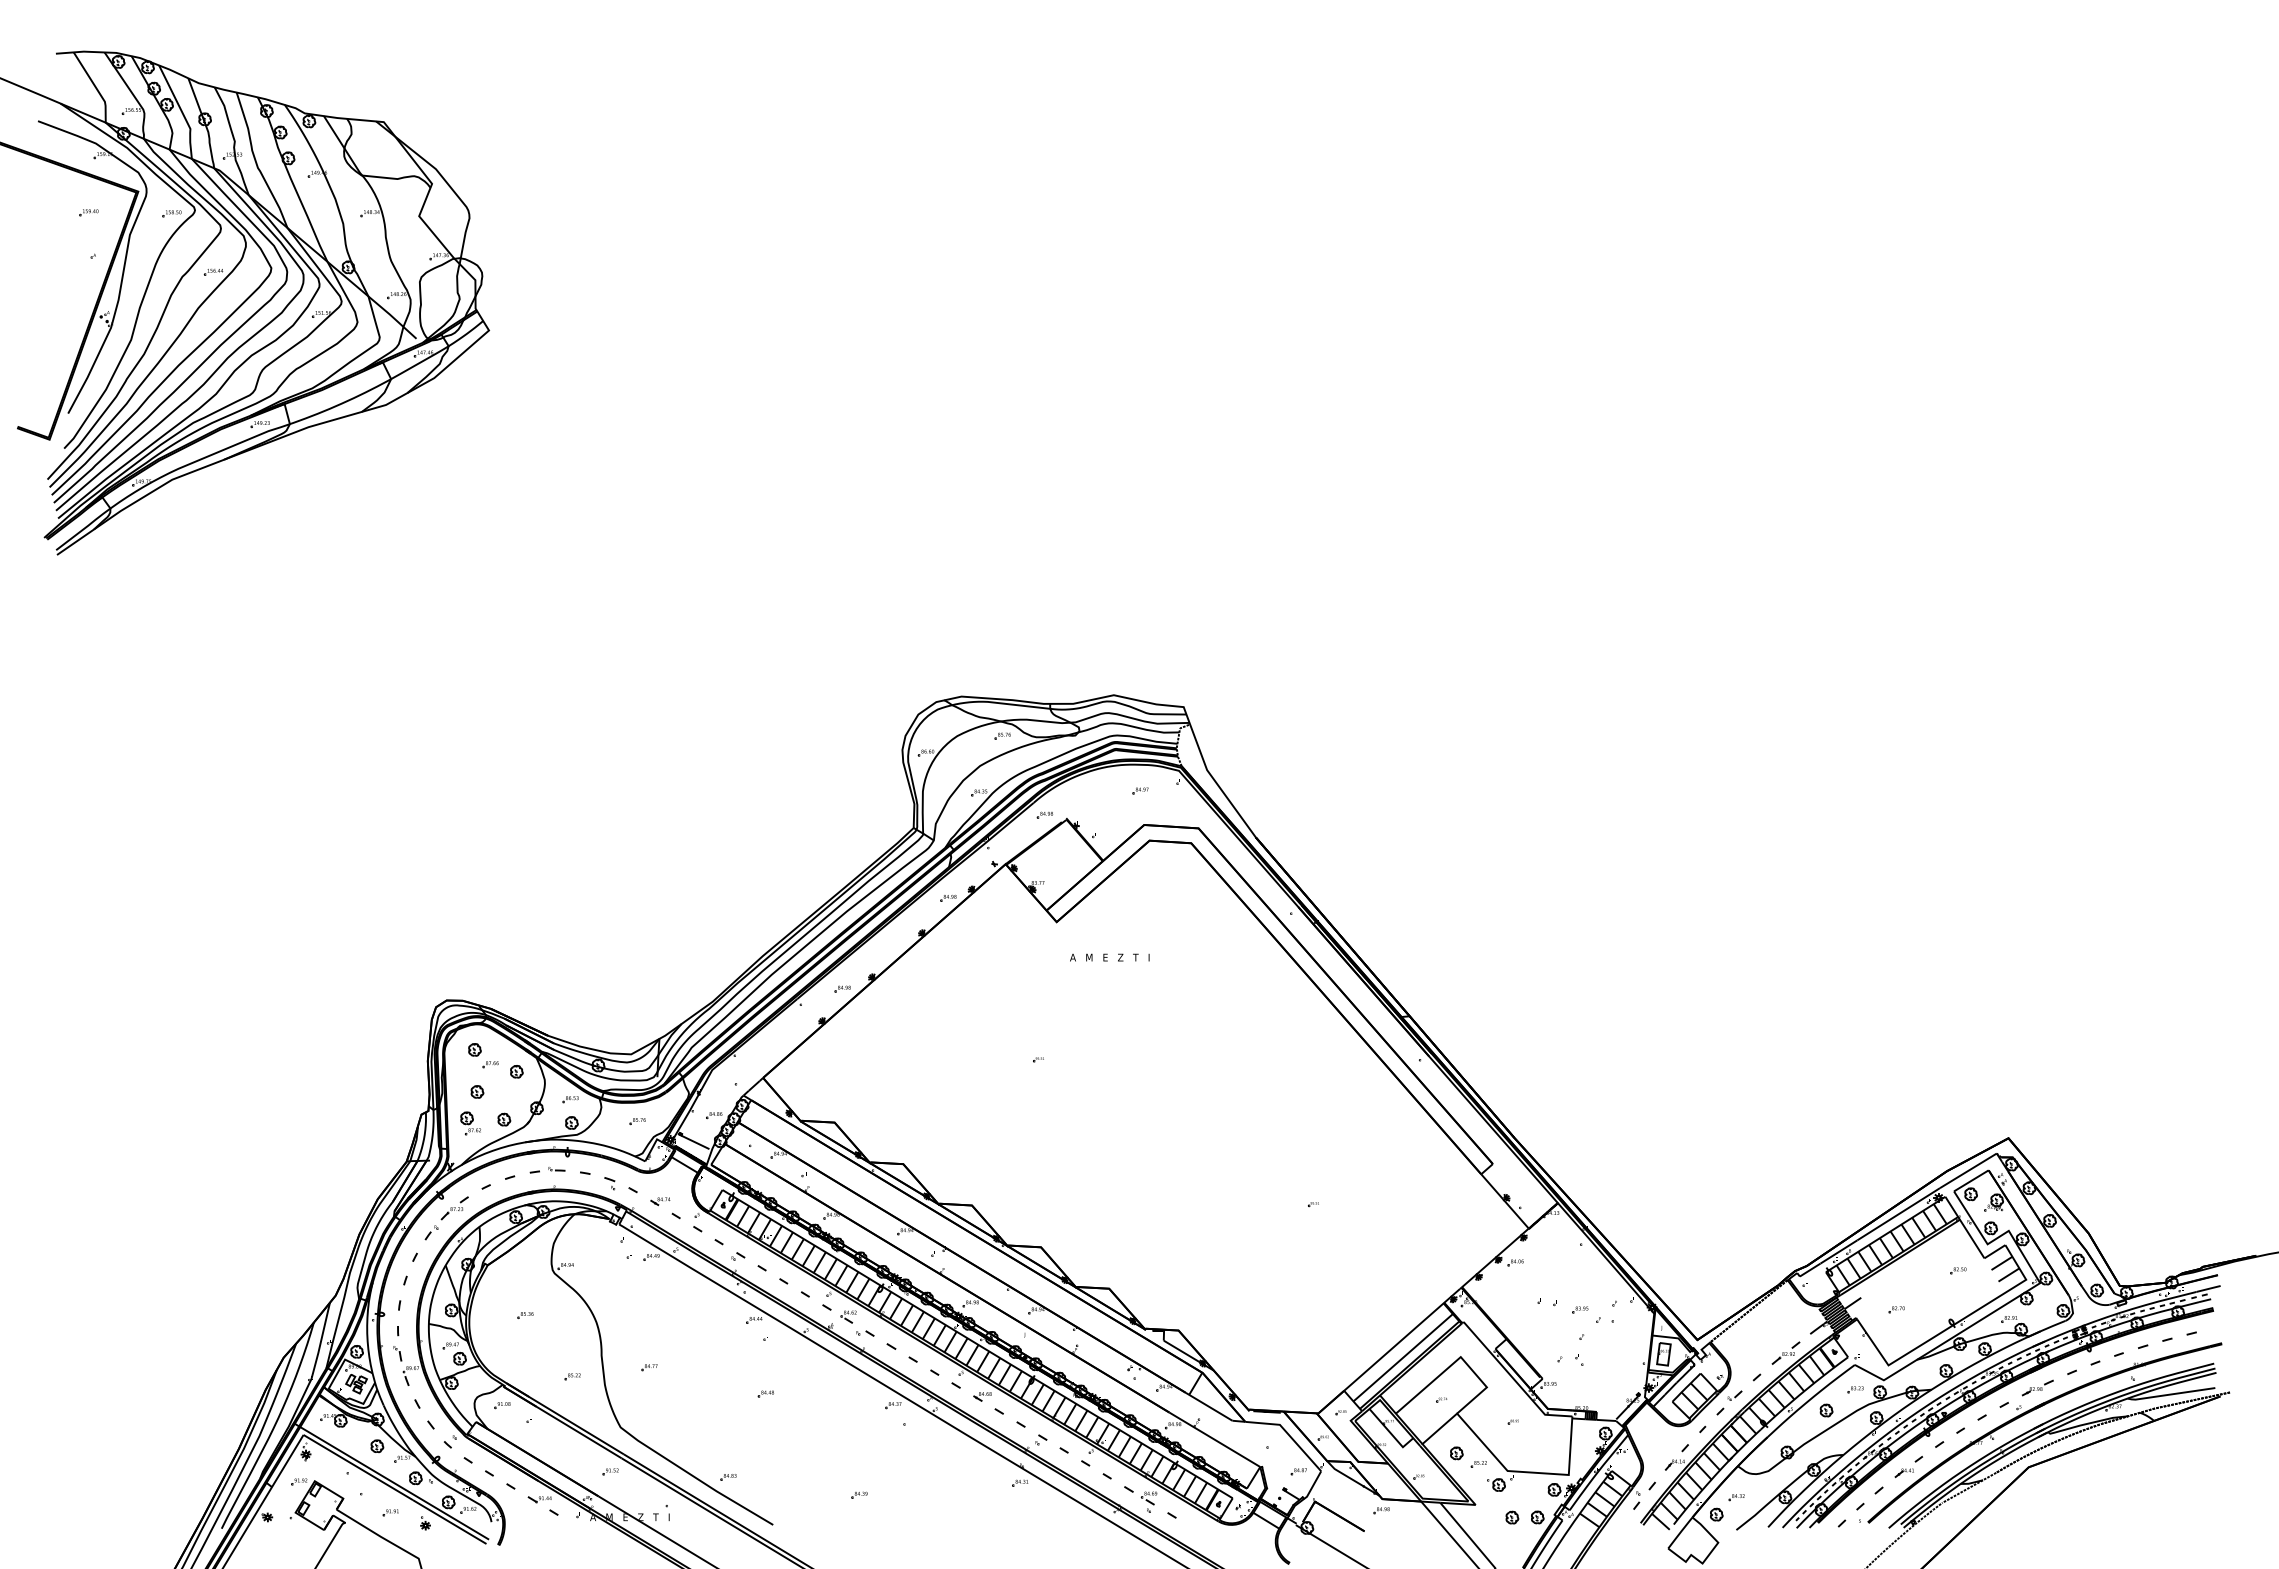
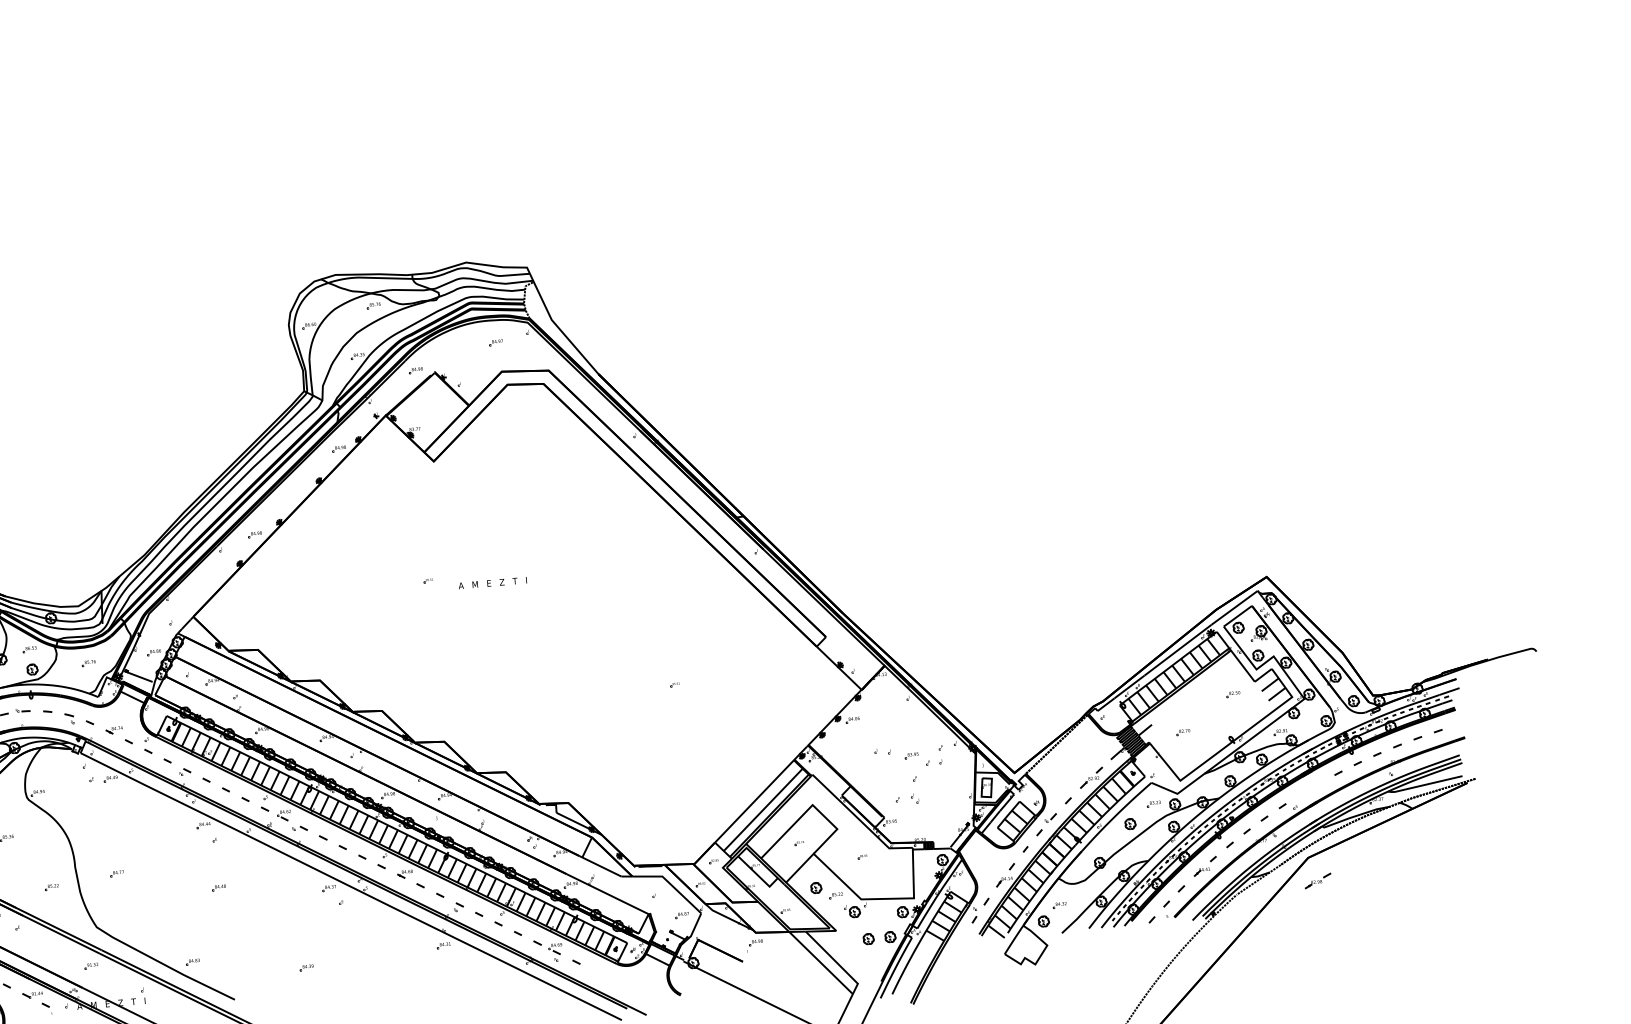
text: (1109, 957) -> (492, 583), moved
part: (2037, 1387) -> (1317, 880), moved

